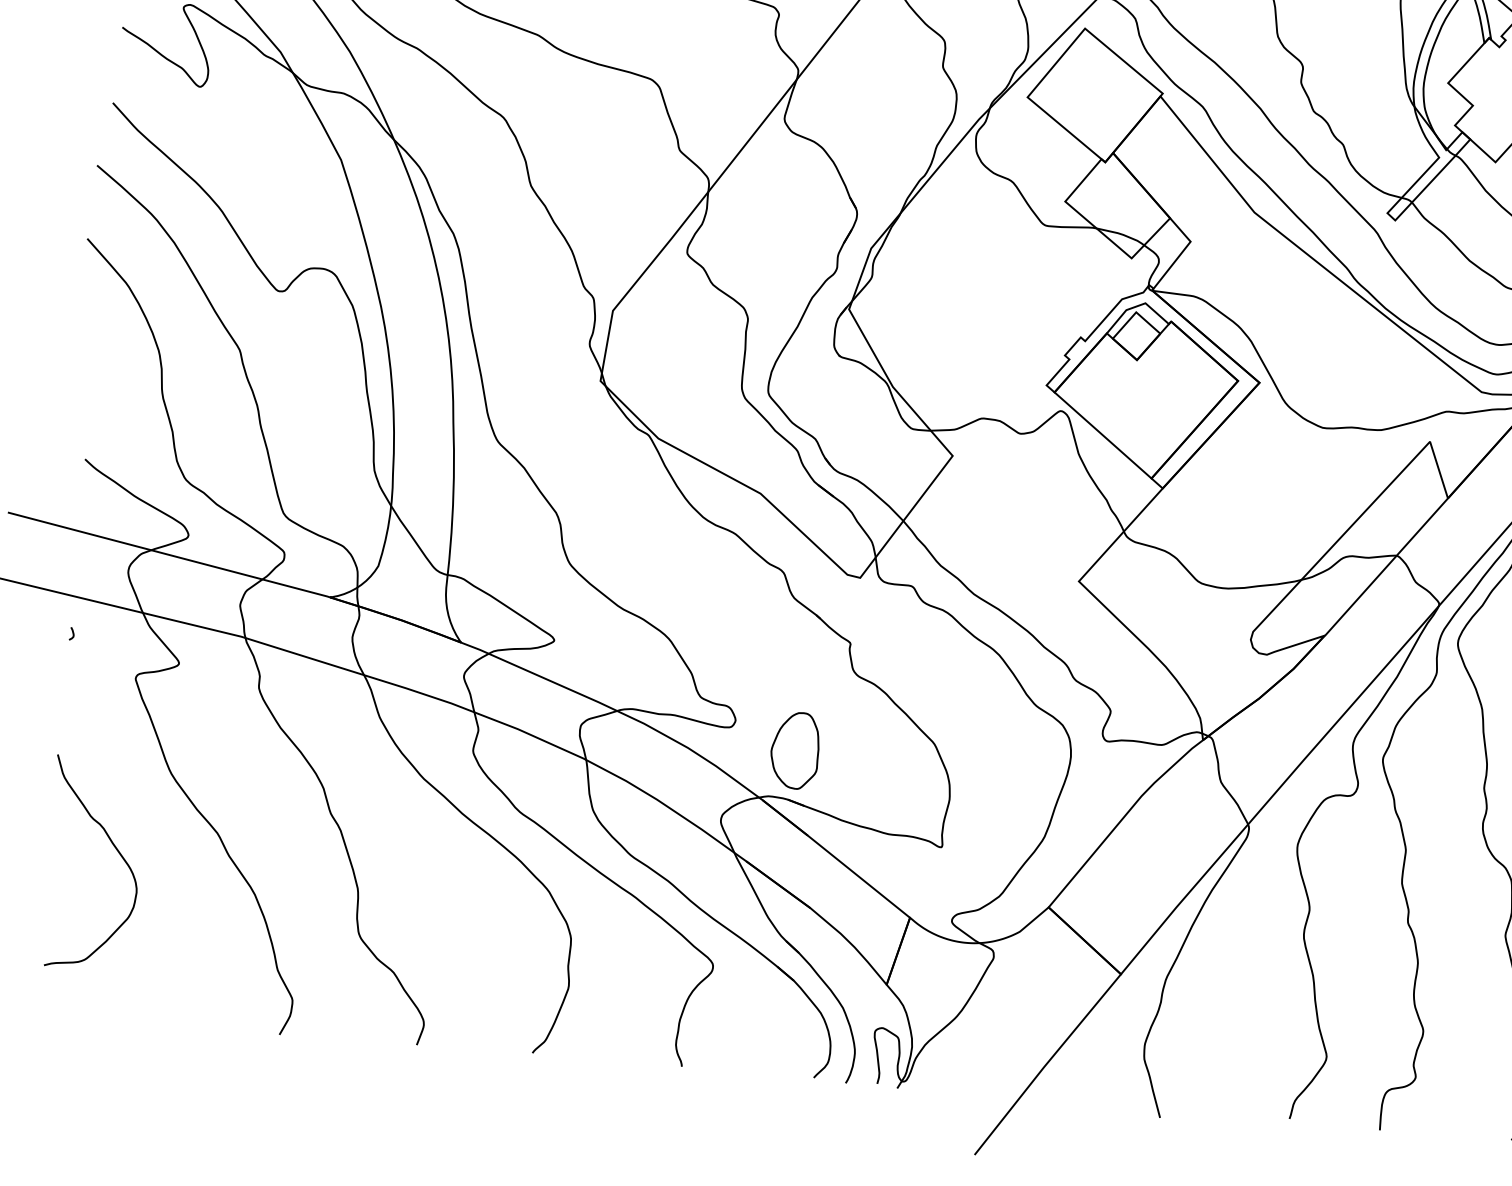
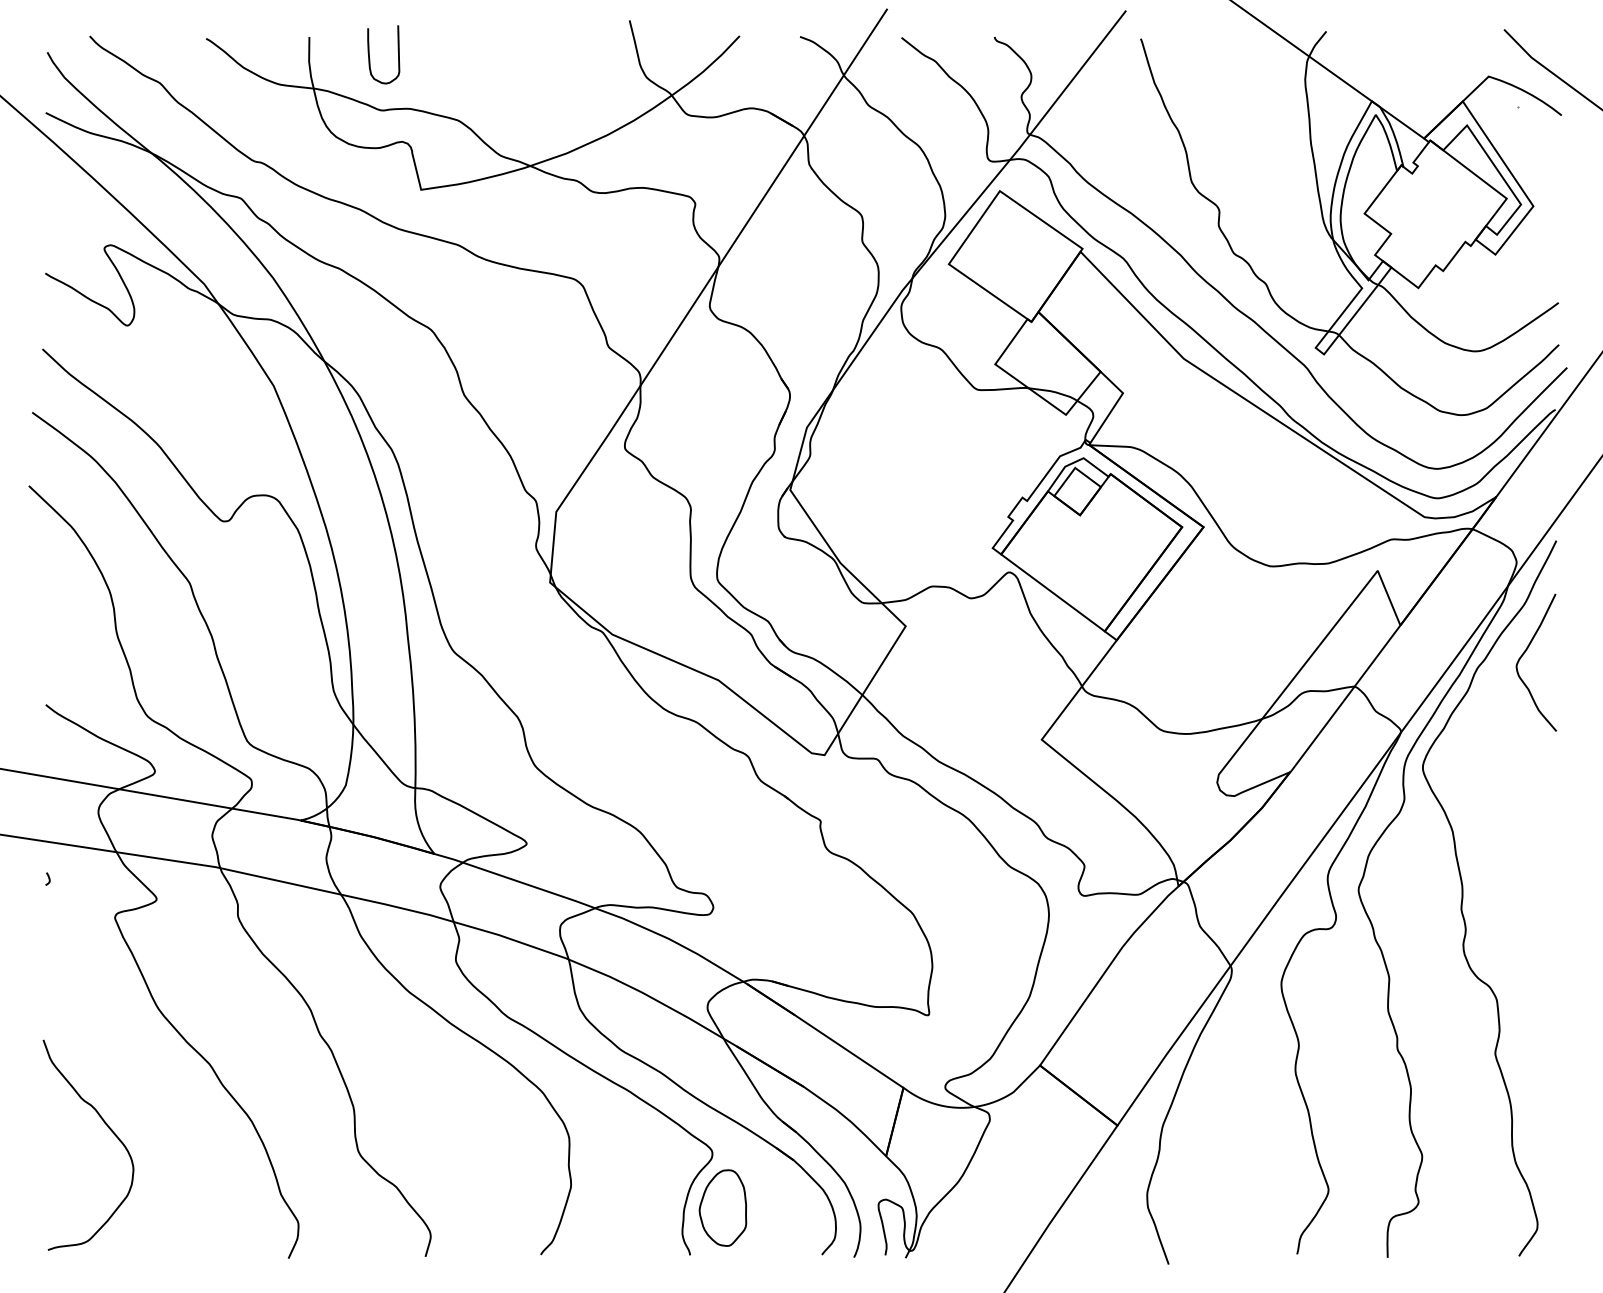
part: (794, 749) -> (722, 1207), moved
curve: (114, 847) -> (107, 1127), moved

